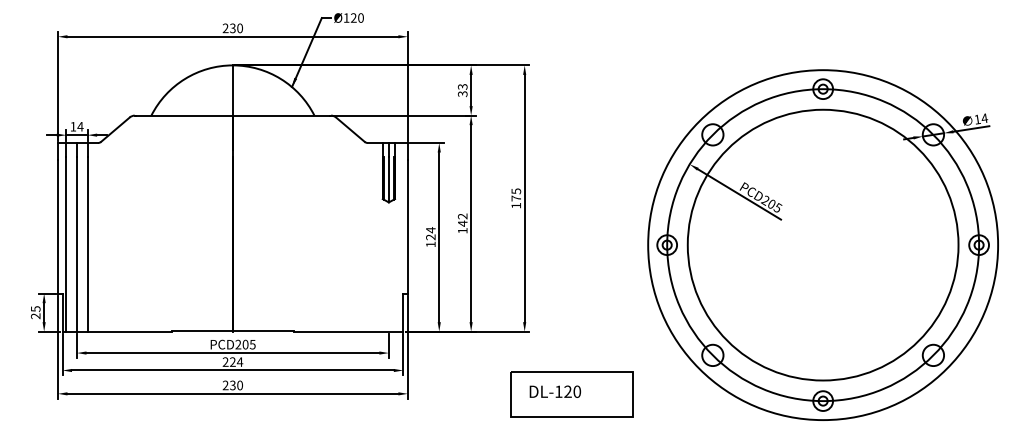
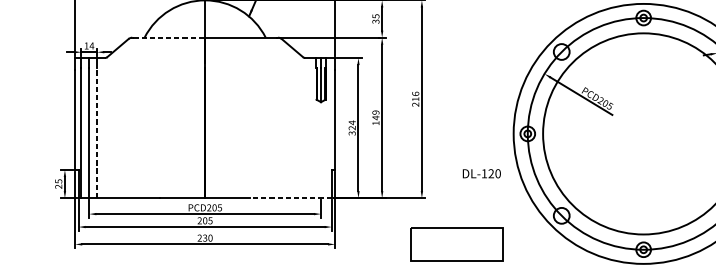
text: (461, 86) -> (374, 16), 33 -> 35
line: (185, 115) -> (169, 37), solid -> dashed
text: (516, 198) -> (415, 99), 175 -> 216
text: (462, 216) -> (375, 112), 142 -> 149
line: (87, 243) -> (97, 132), solid -> dashed
text: (430, 244) -> (351, 133), 124 -> 324
line: (348, 331) -> (291, 198), solid -> dashed
text: (236, 361) -> (207, 220), 224 -> 205
text: (554, 391) -> (481, 173), moved

